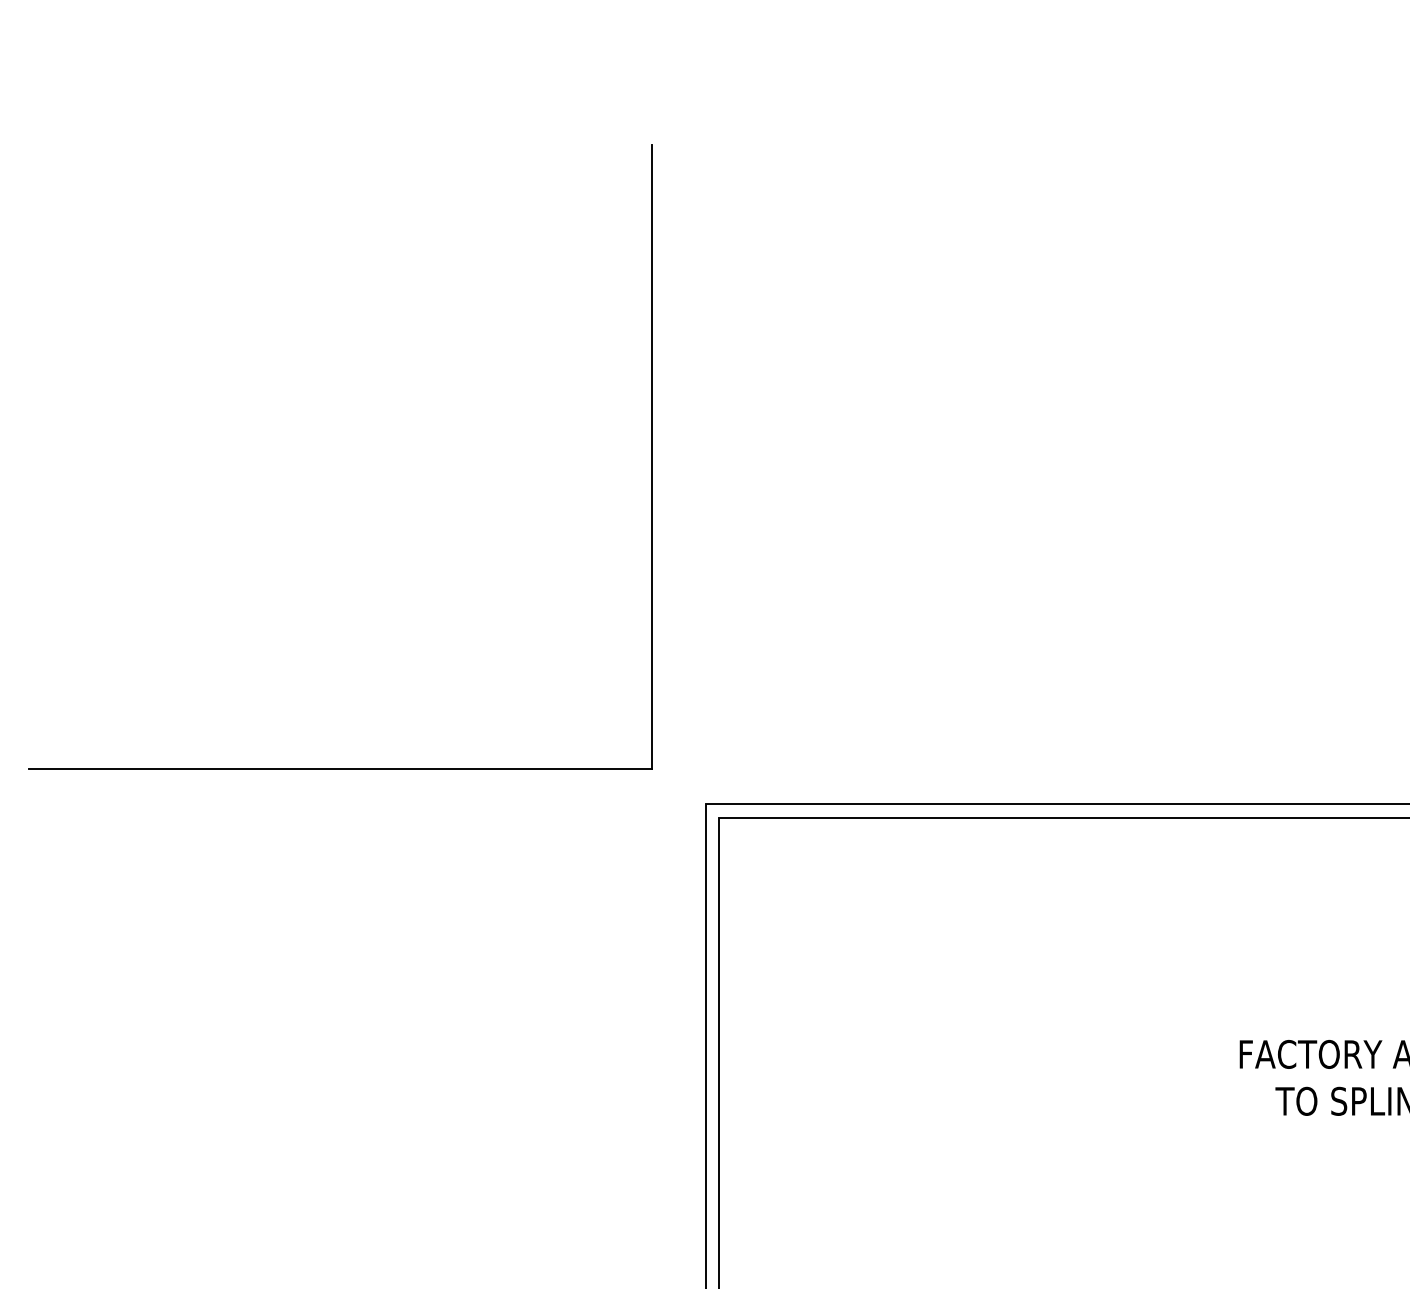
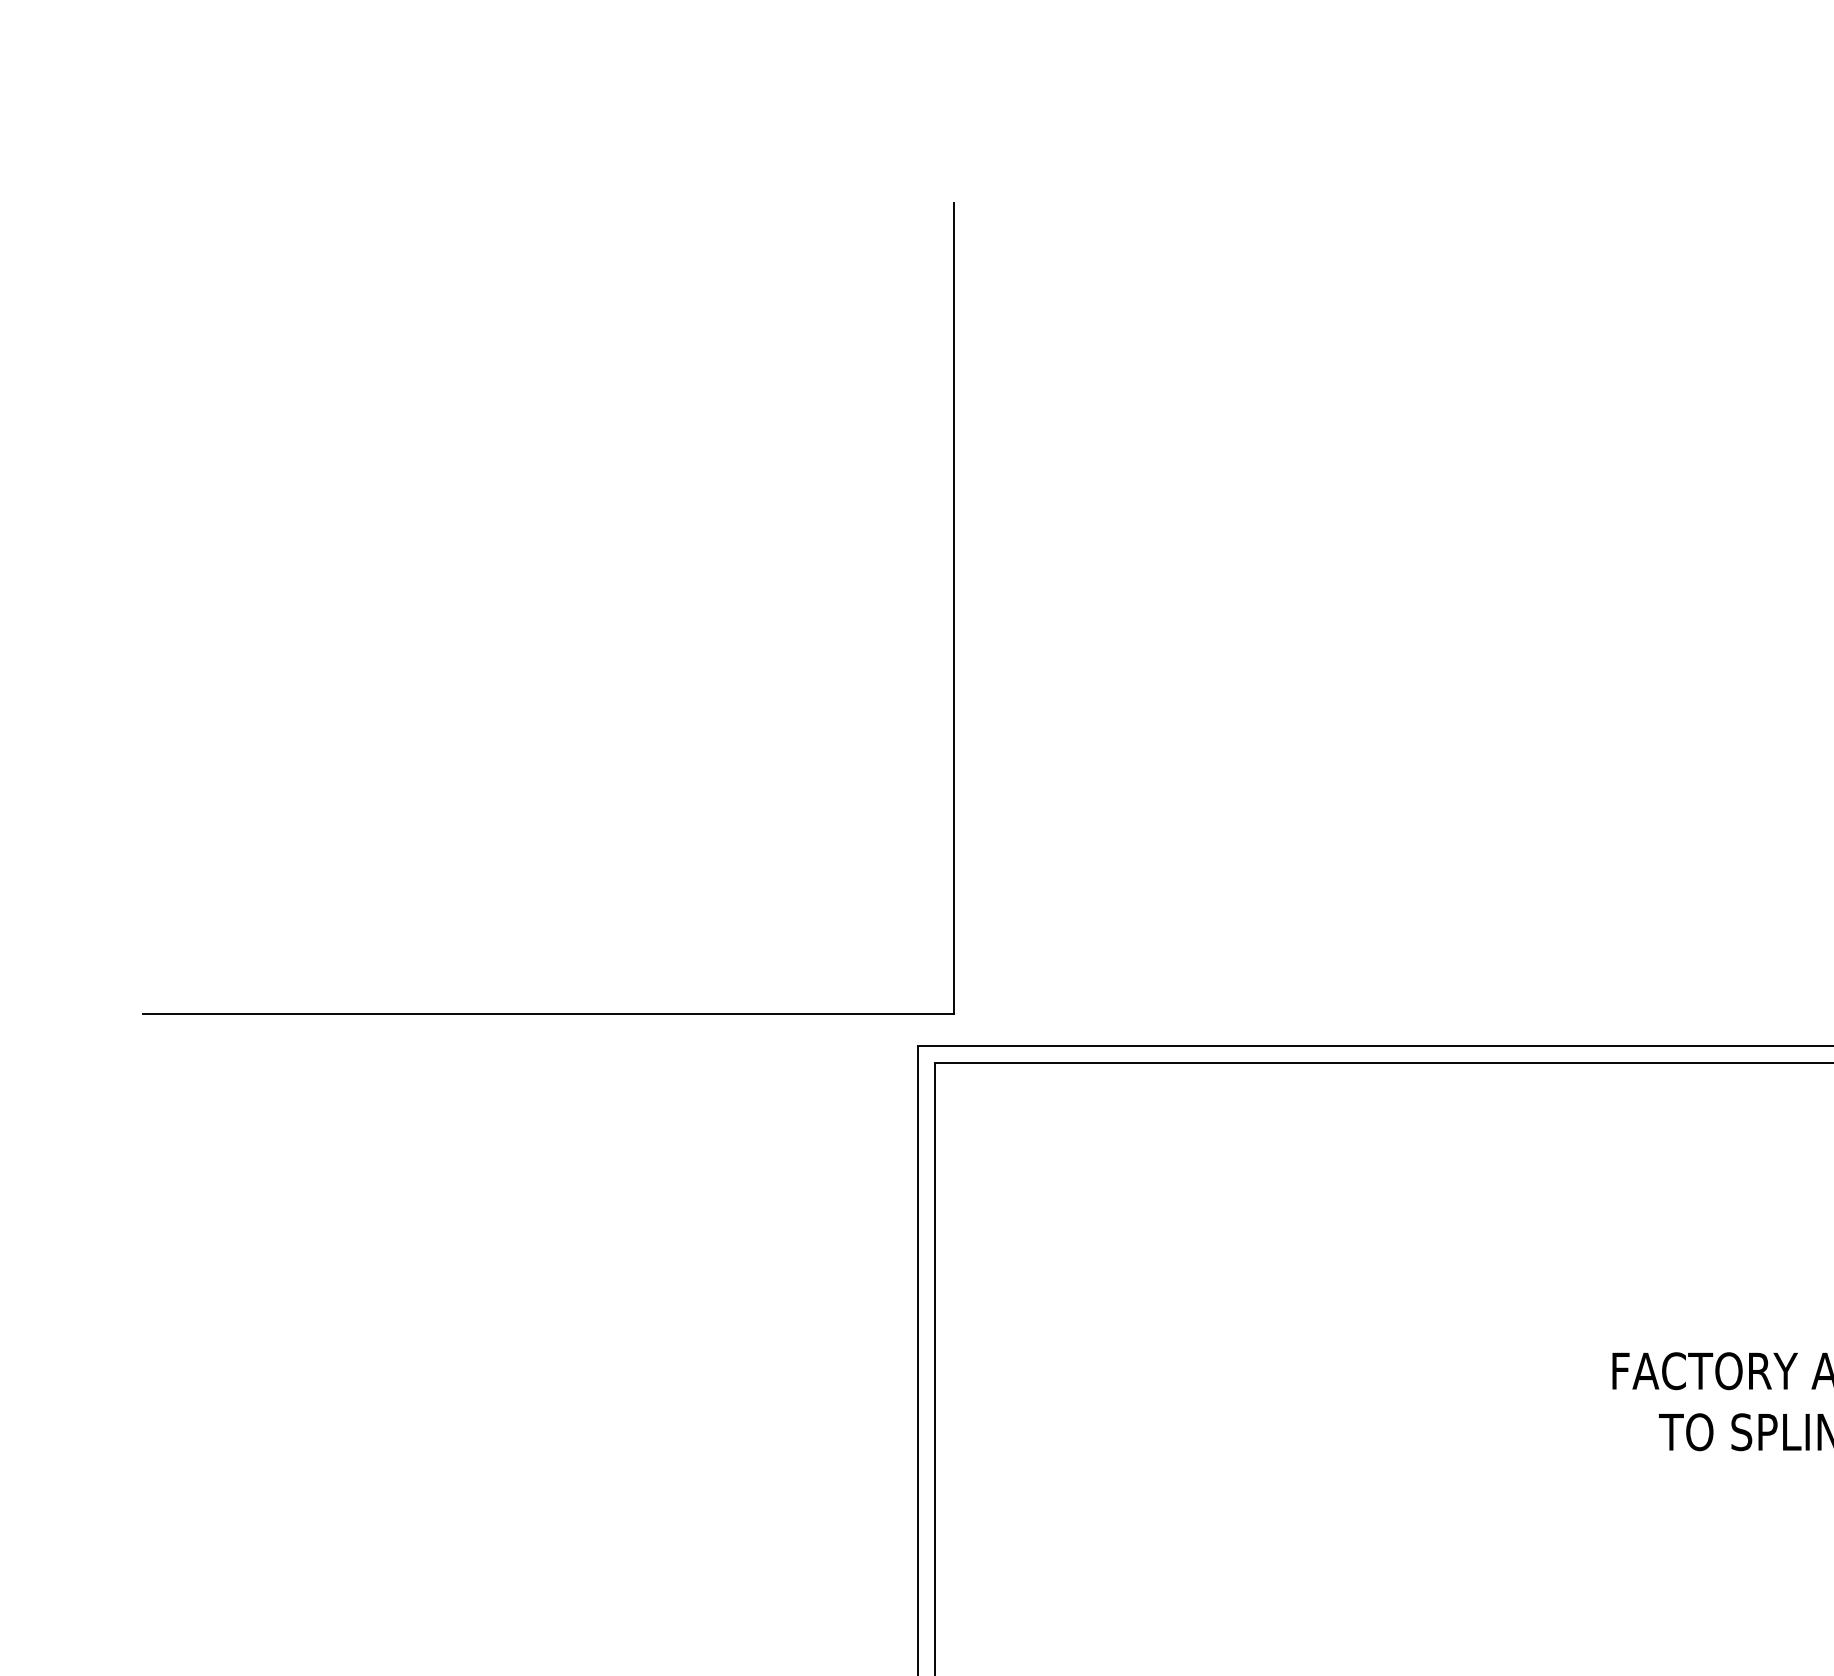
part: (651, 457) -> (953, 608), moved

